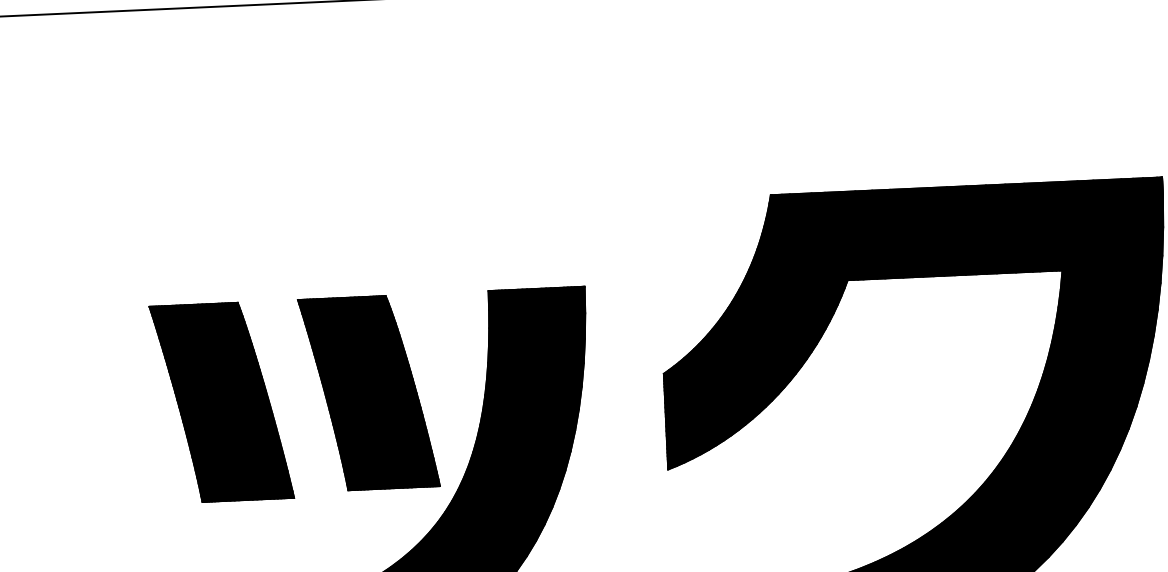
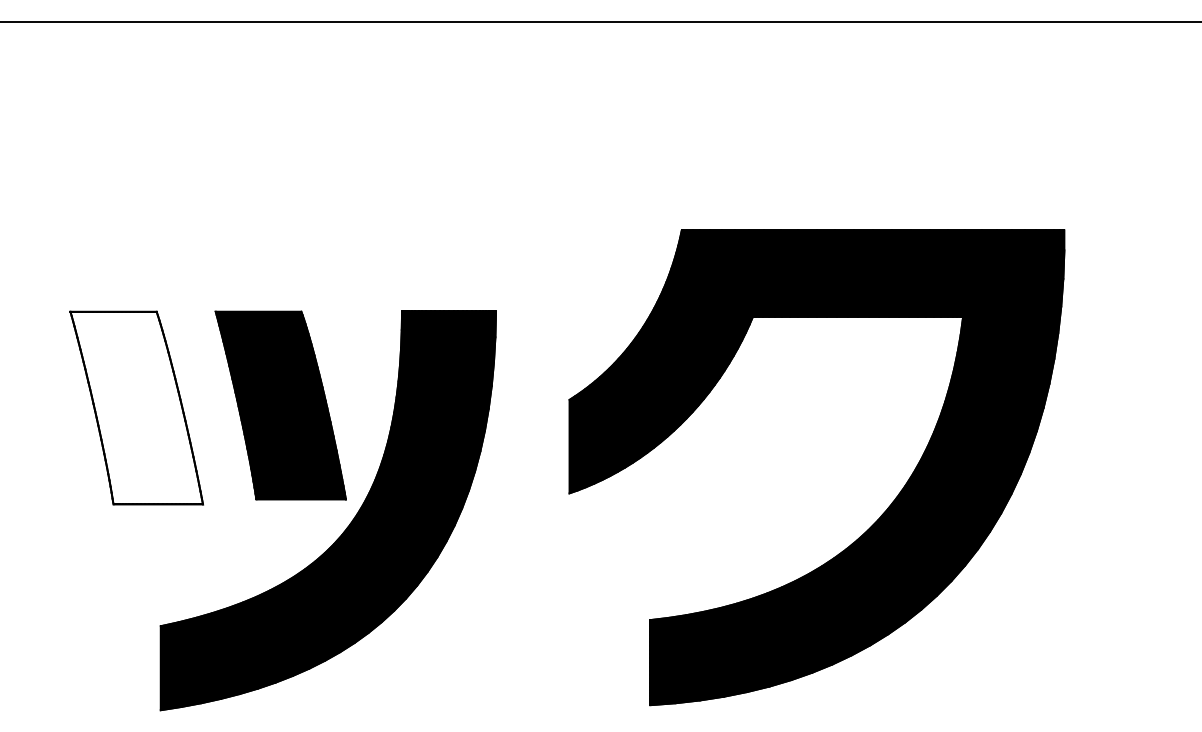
fill: (221, 401) -> (136, 407), removed

